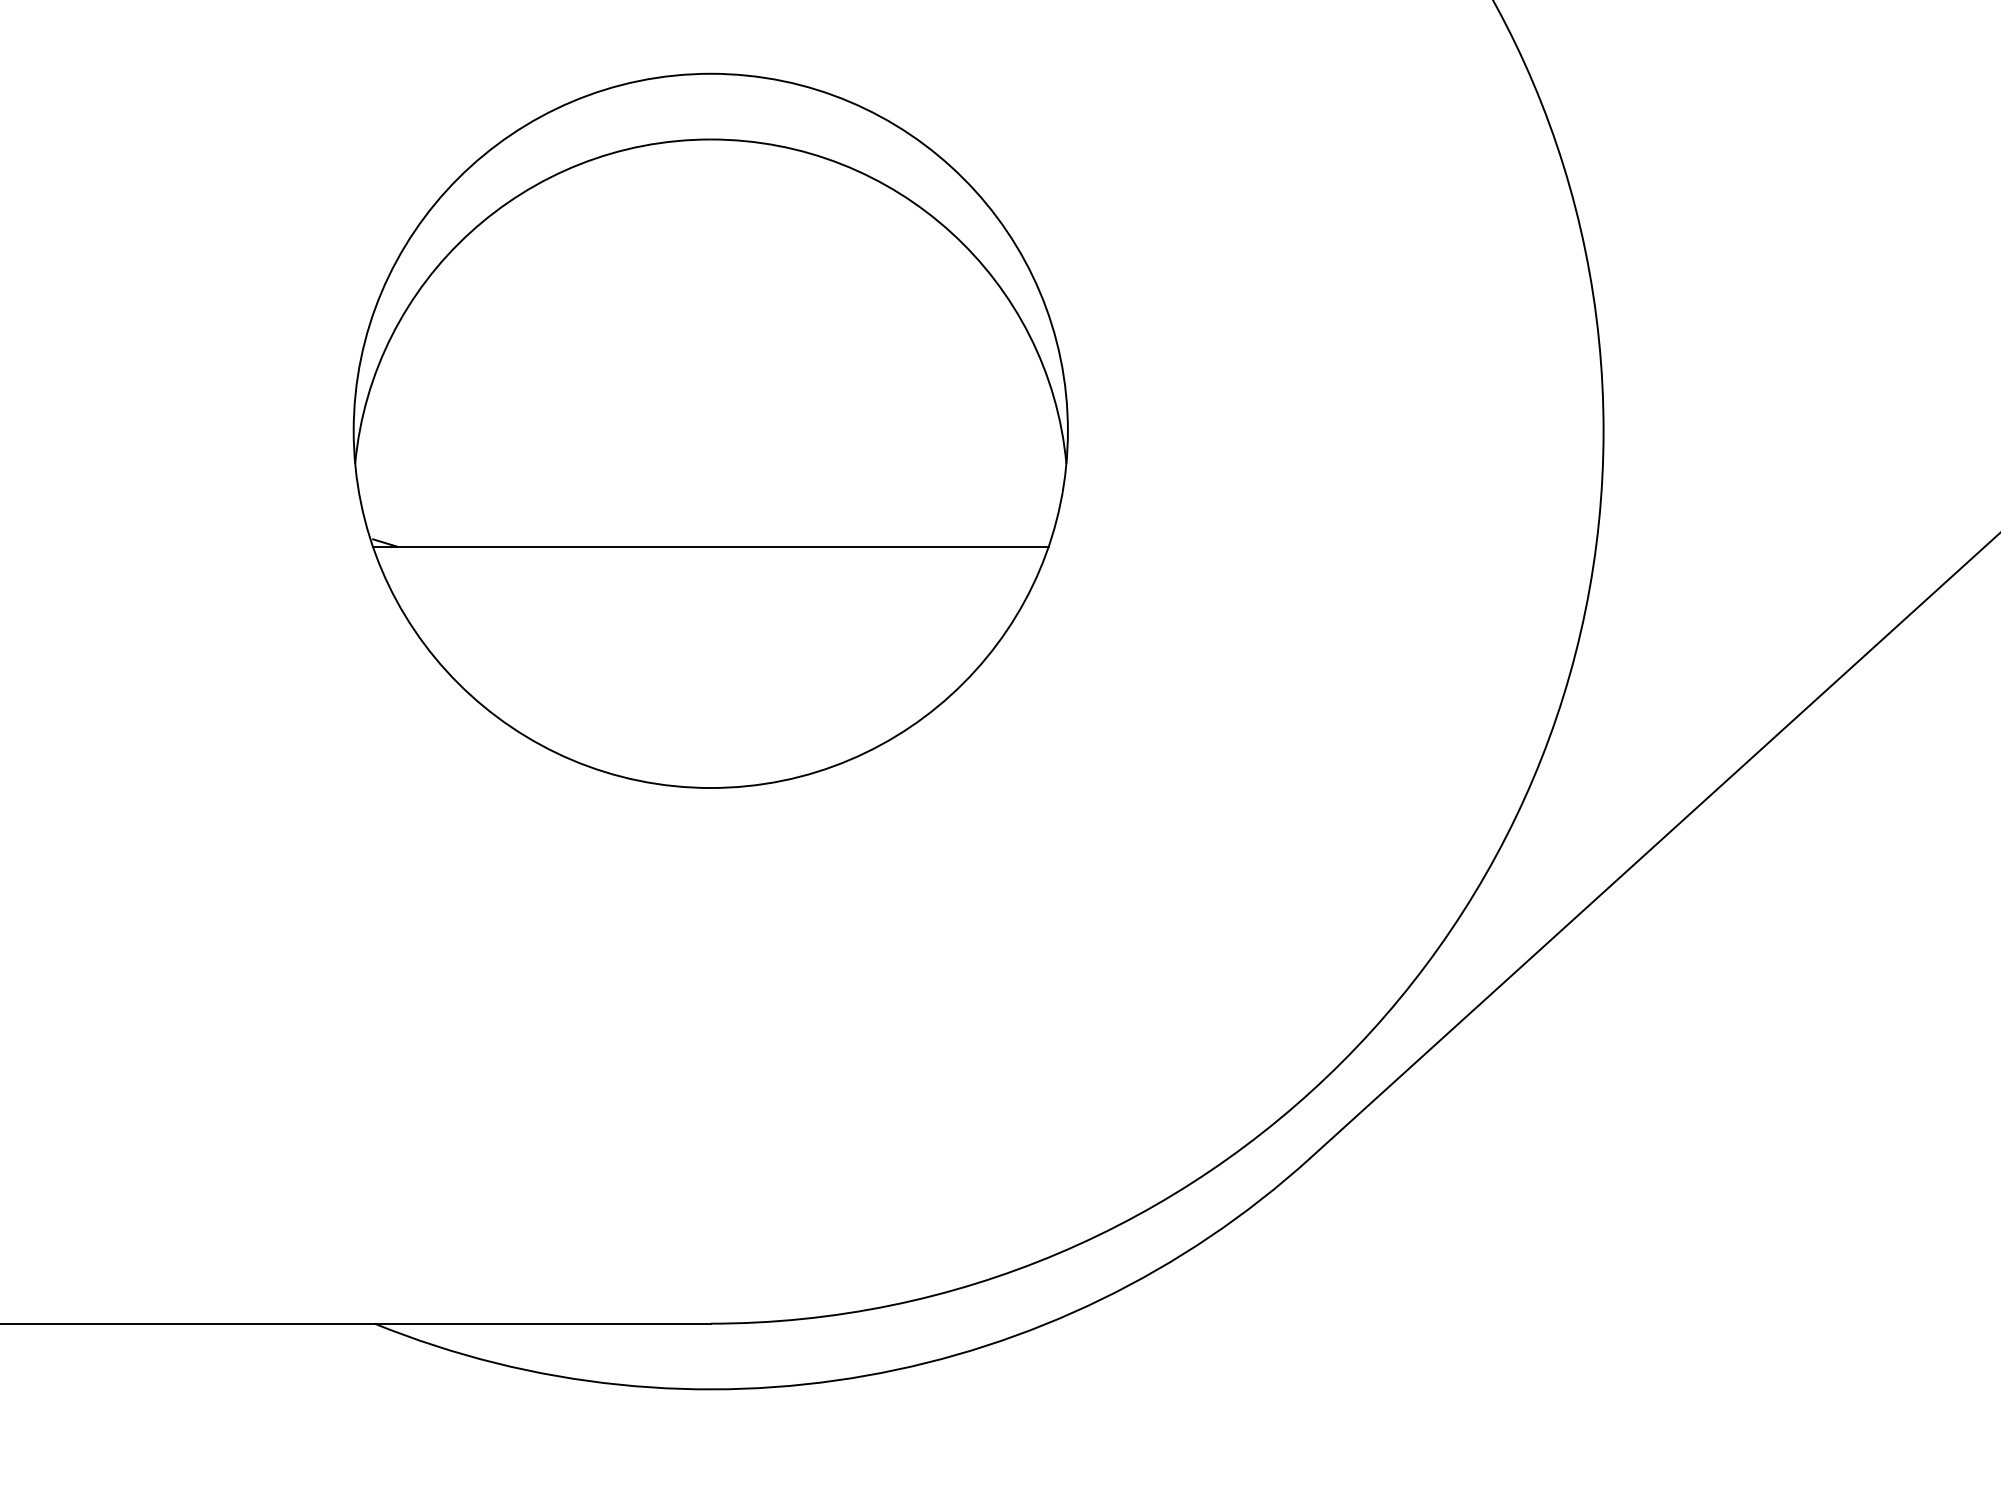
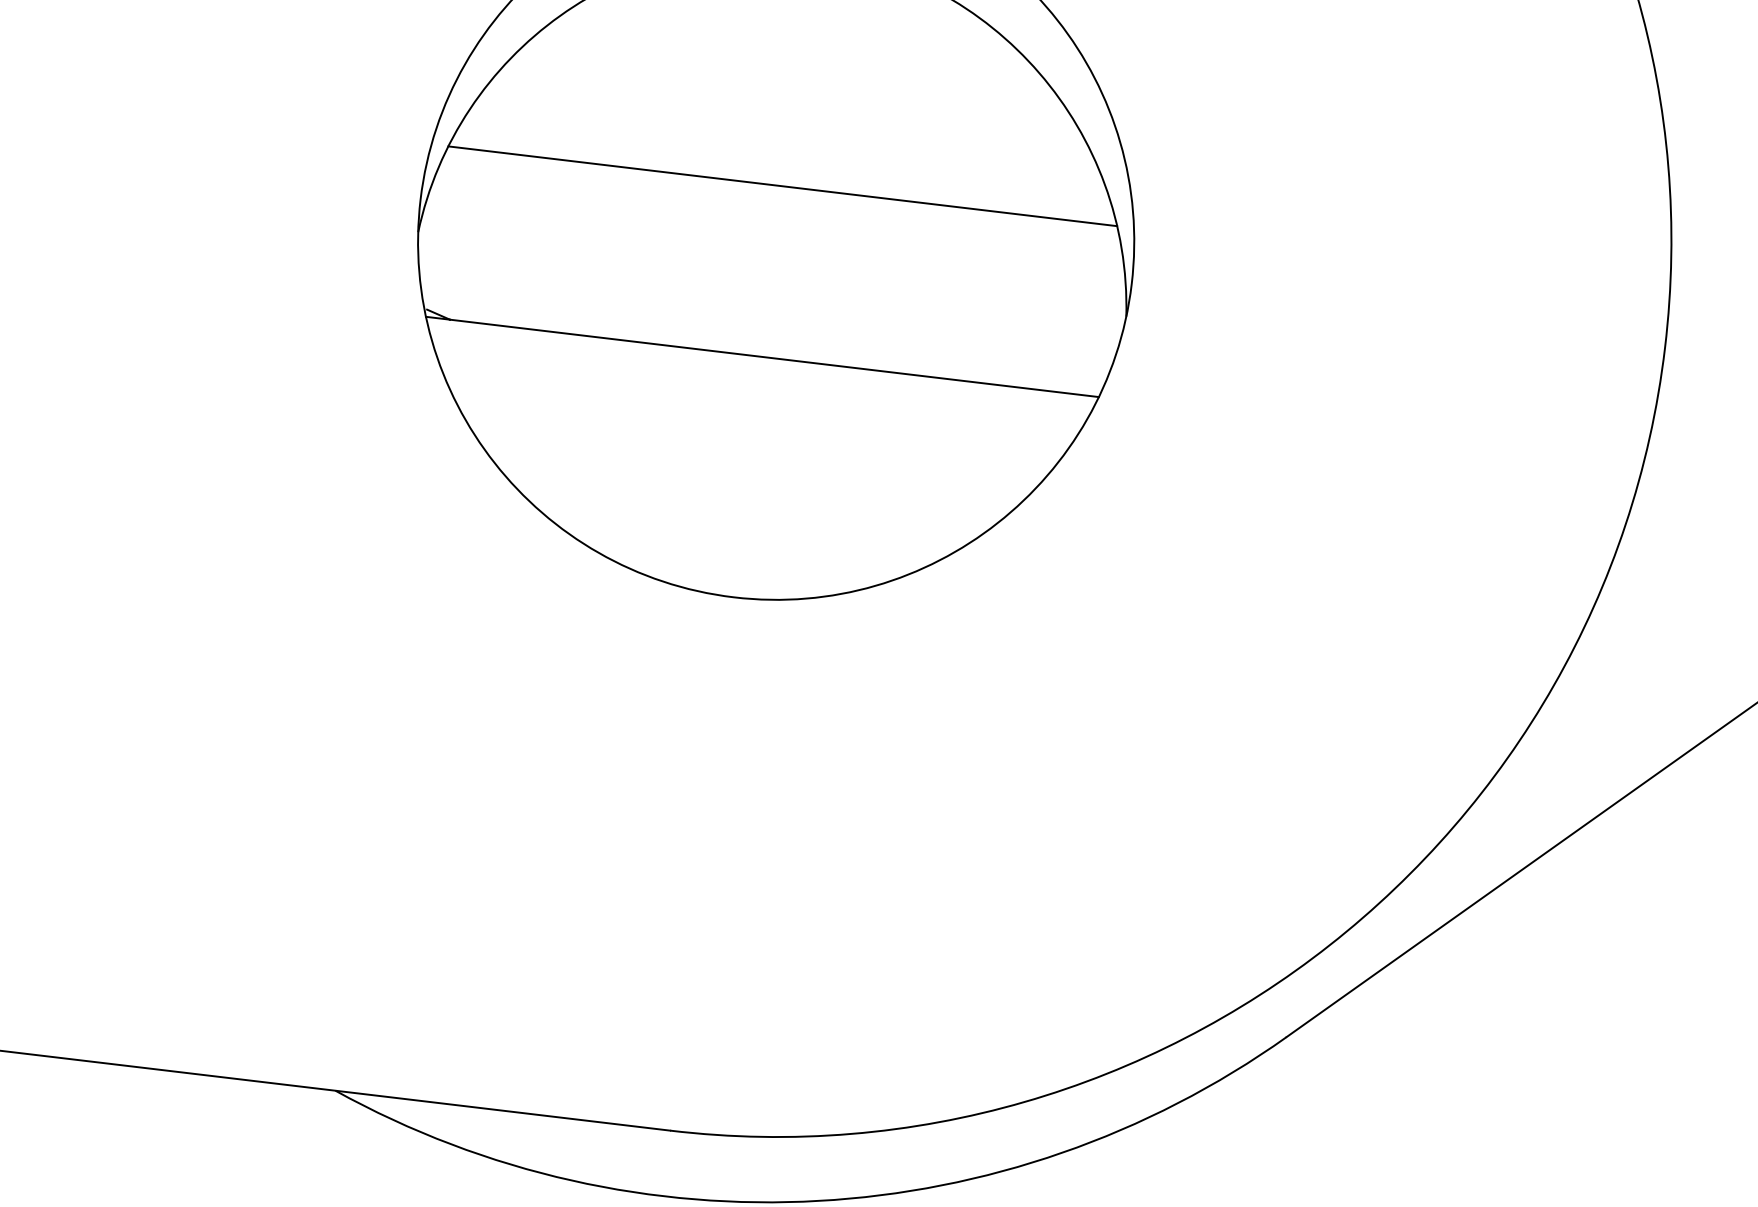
line: (710, 375) -> (782, 186), added

